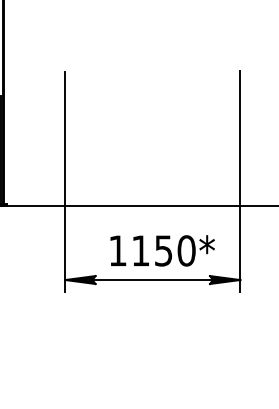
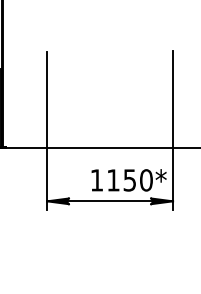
text: (161, 251) -> (128, 180), moved

